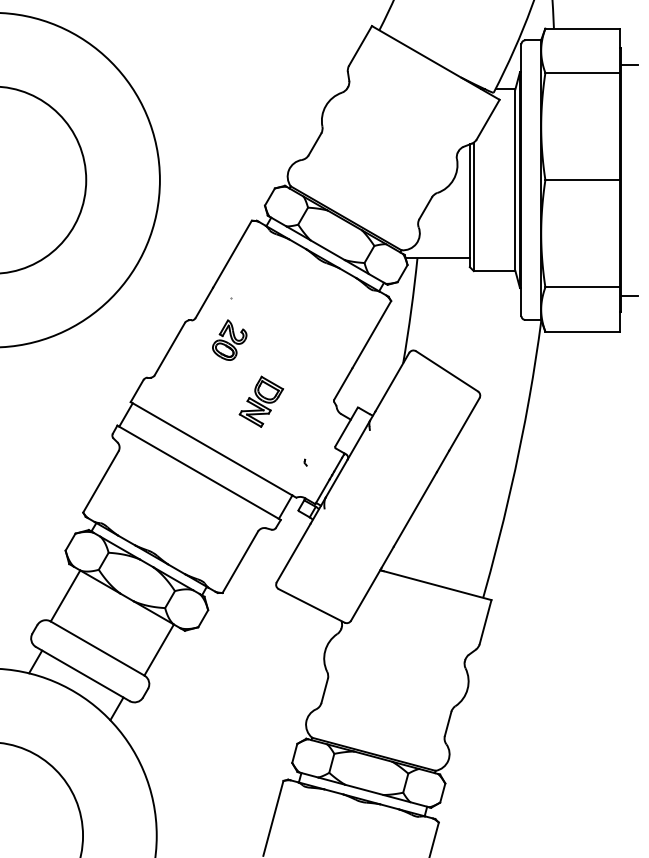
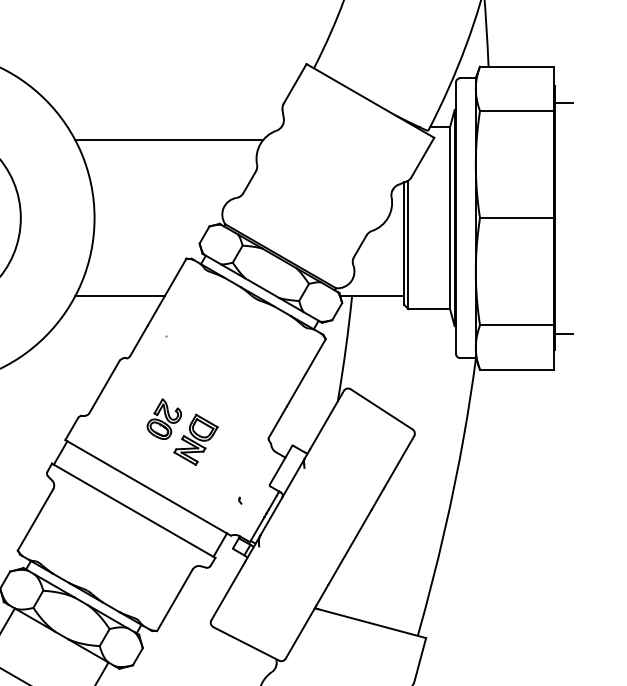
line: (234, 102) -> (169, 140), added
line: (185, 258) -> (120, 296), added
part: (229, 339) -> (164, 418), moved

